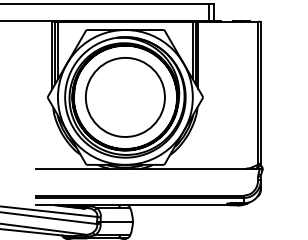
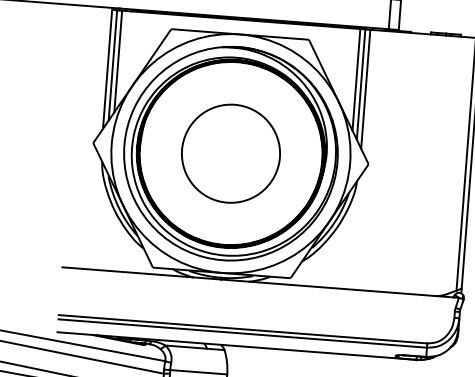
circle: (125, 97) -> (231, 153), size x0.7

